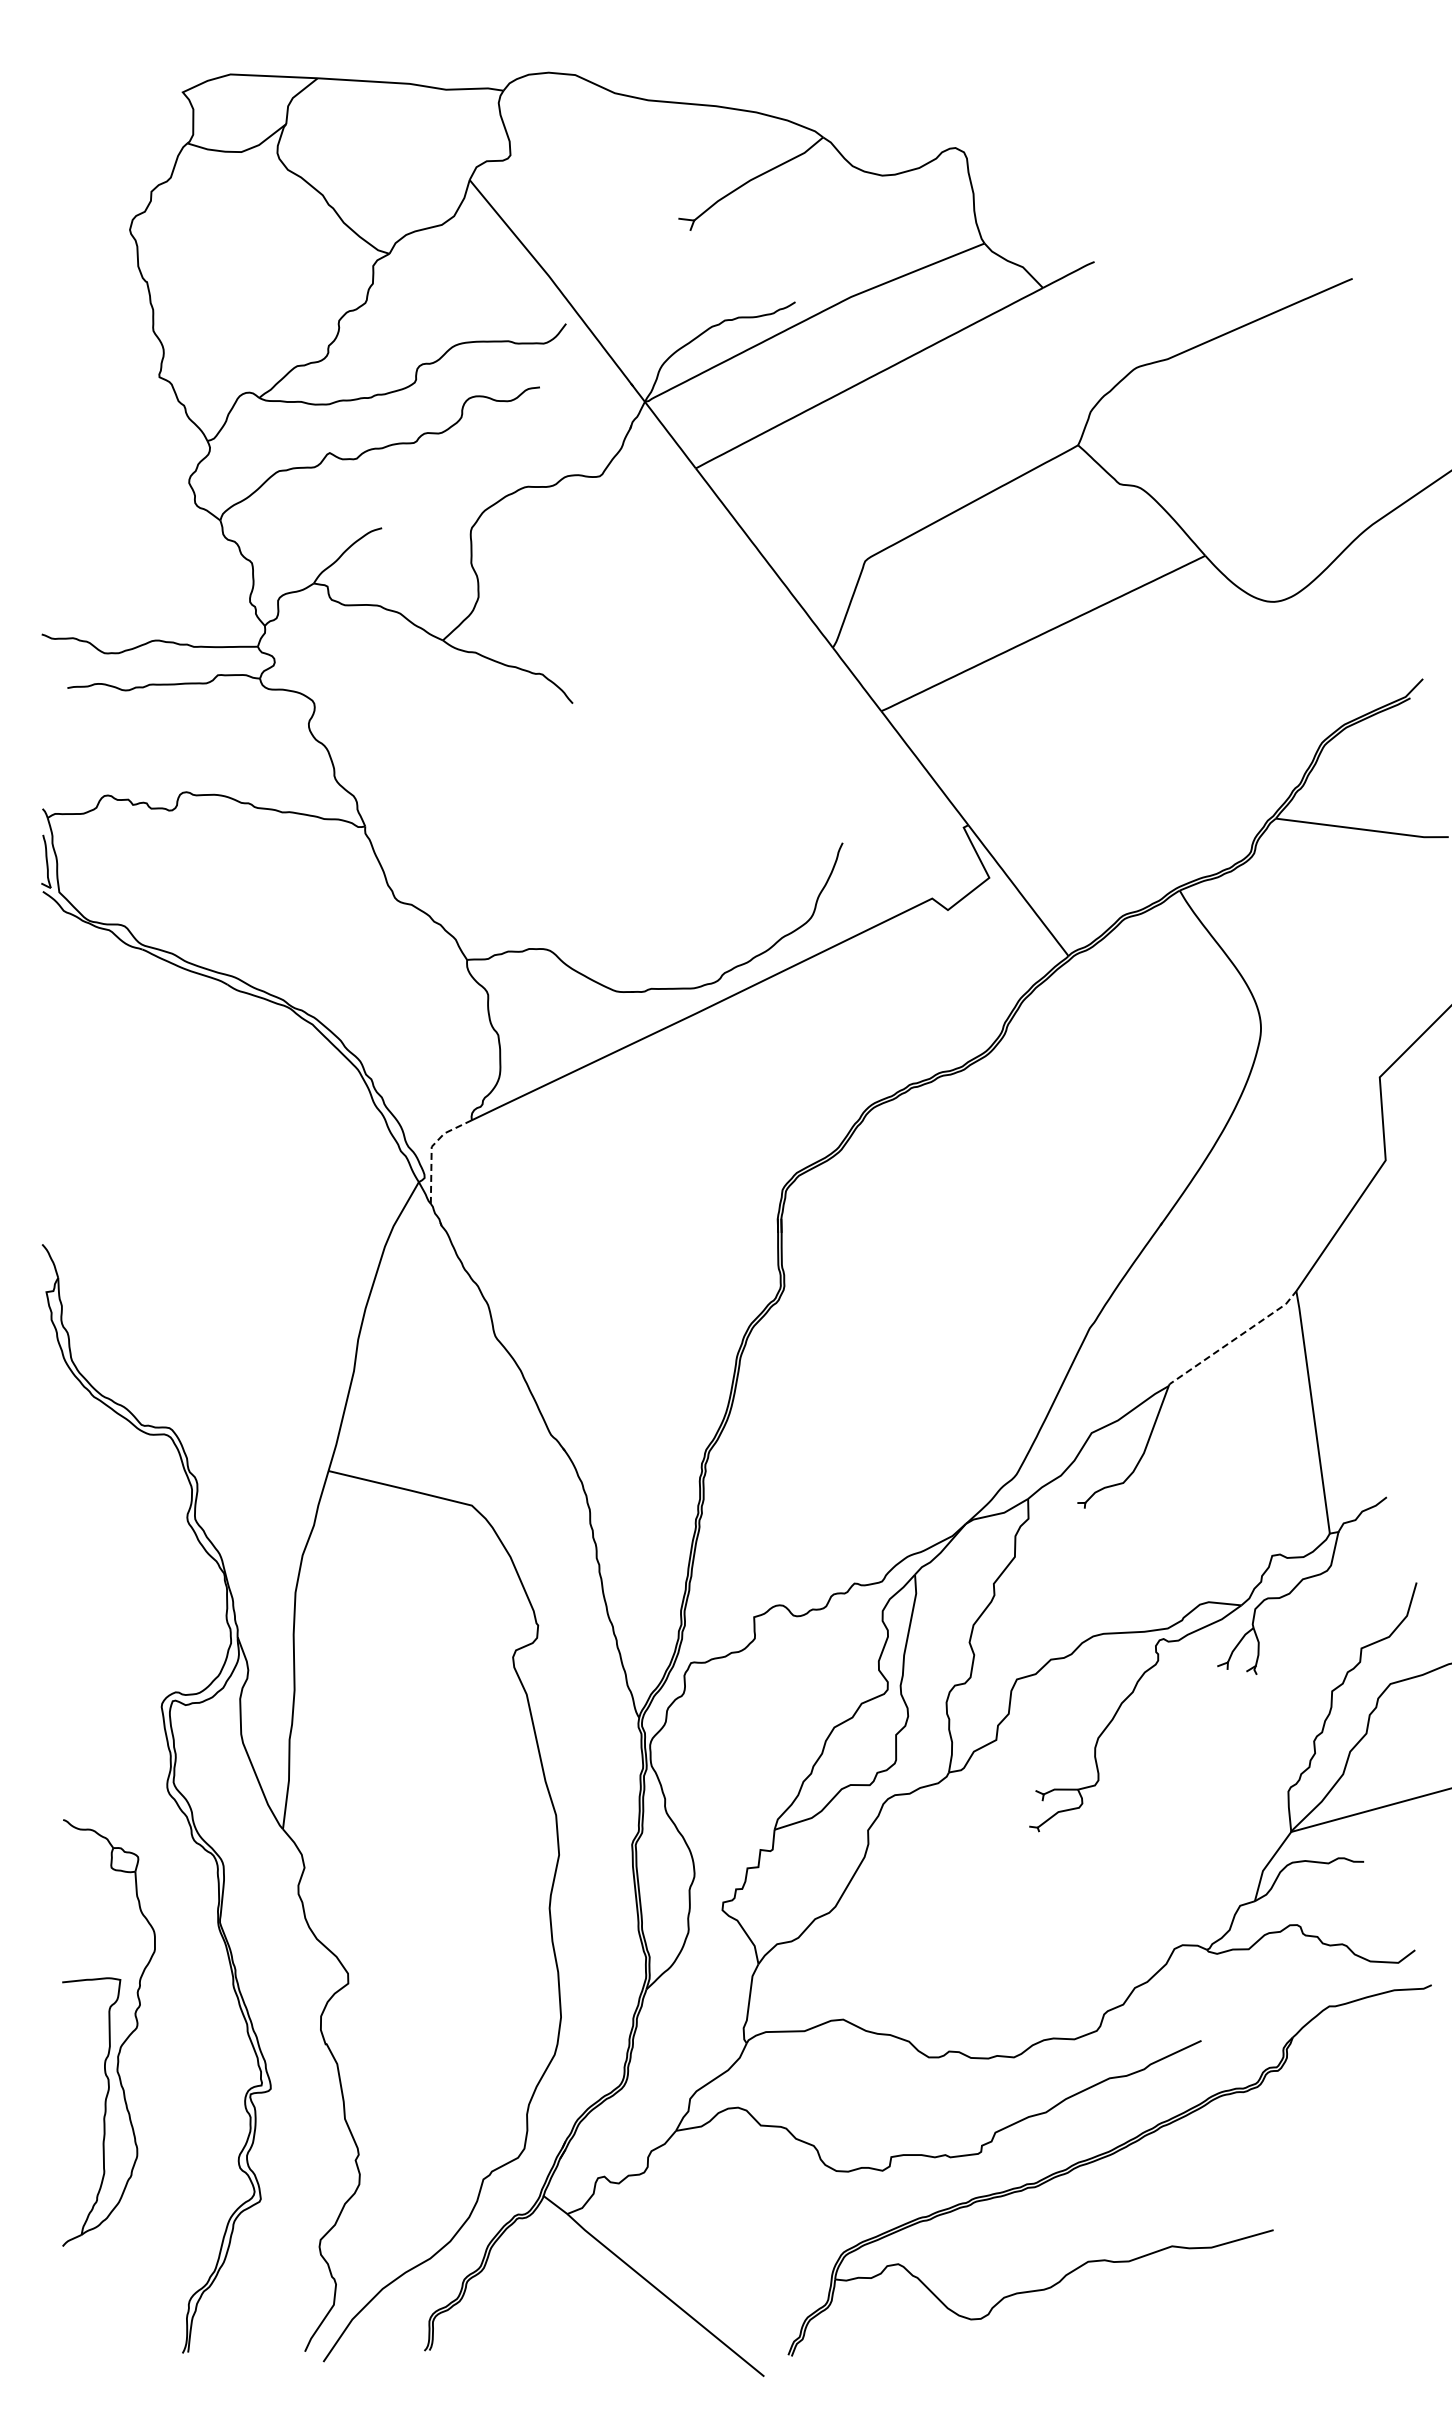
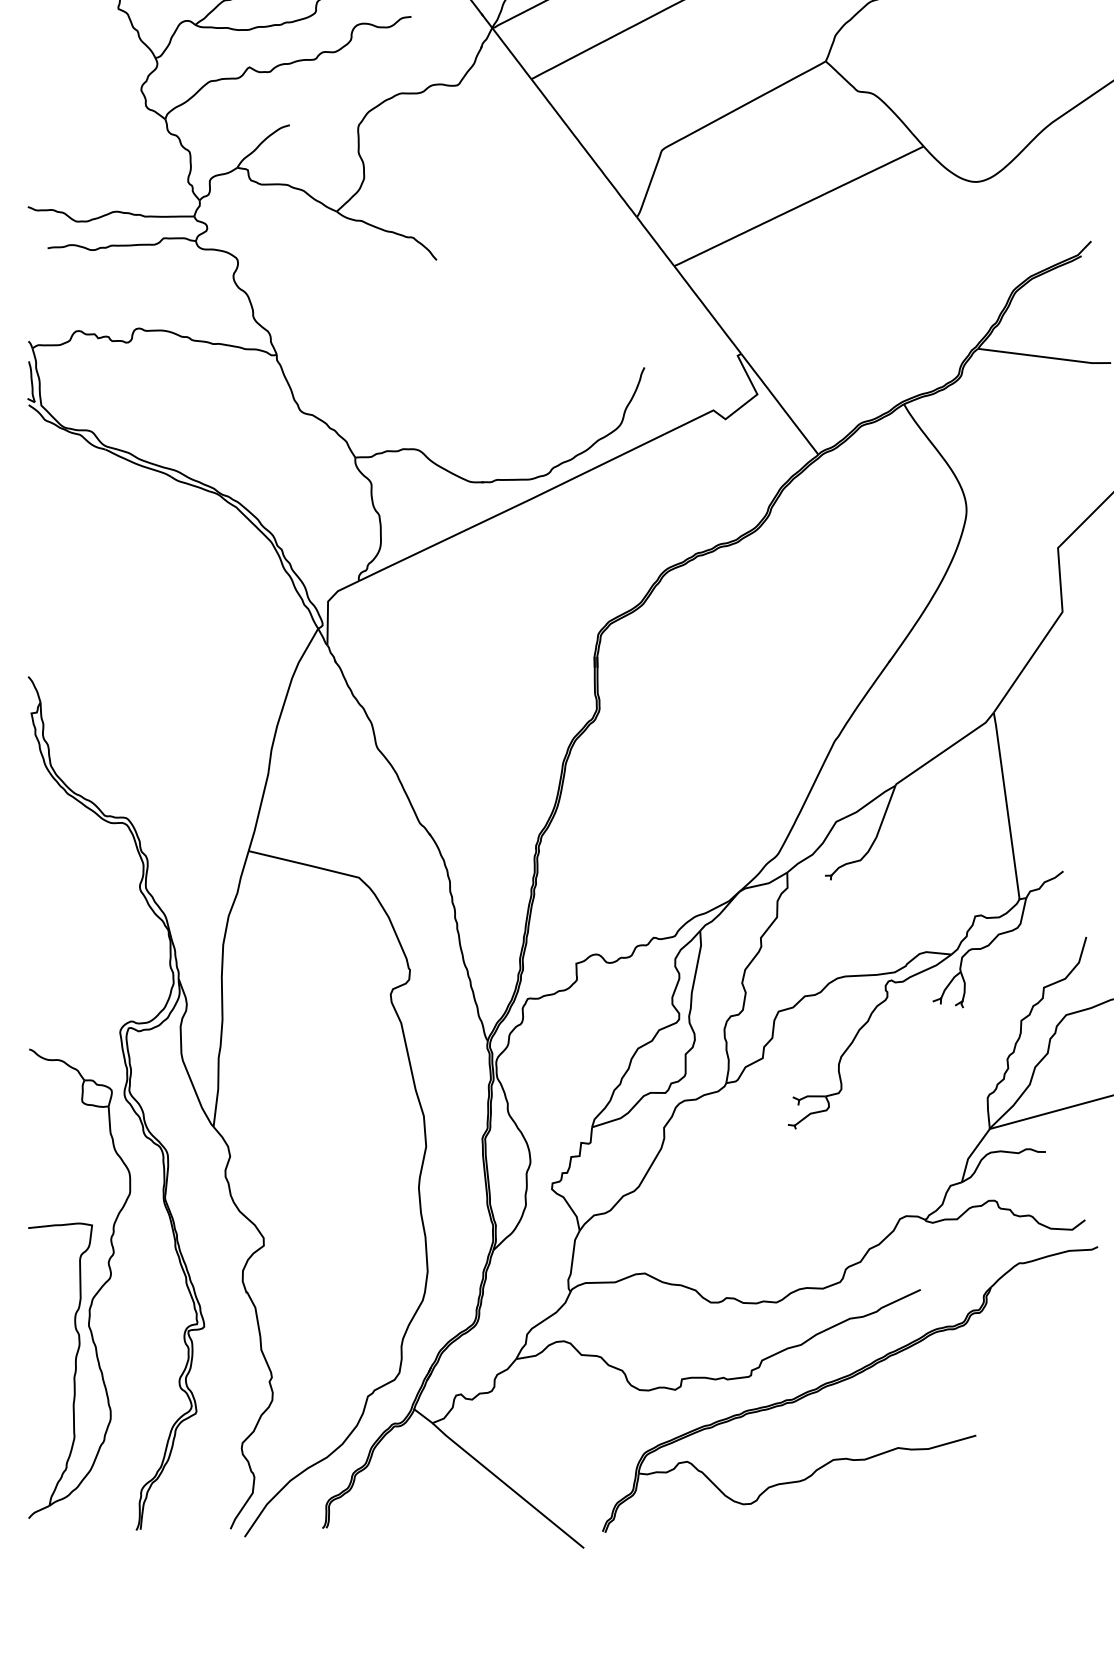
line: (431, 1149) -> (327, 603), dashed -> solid
line: (1233, 1340) -> (945, 750), dashed -> solid
part: (108, 2032) -> (79, 1283), size x1.43

